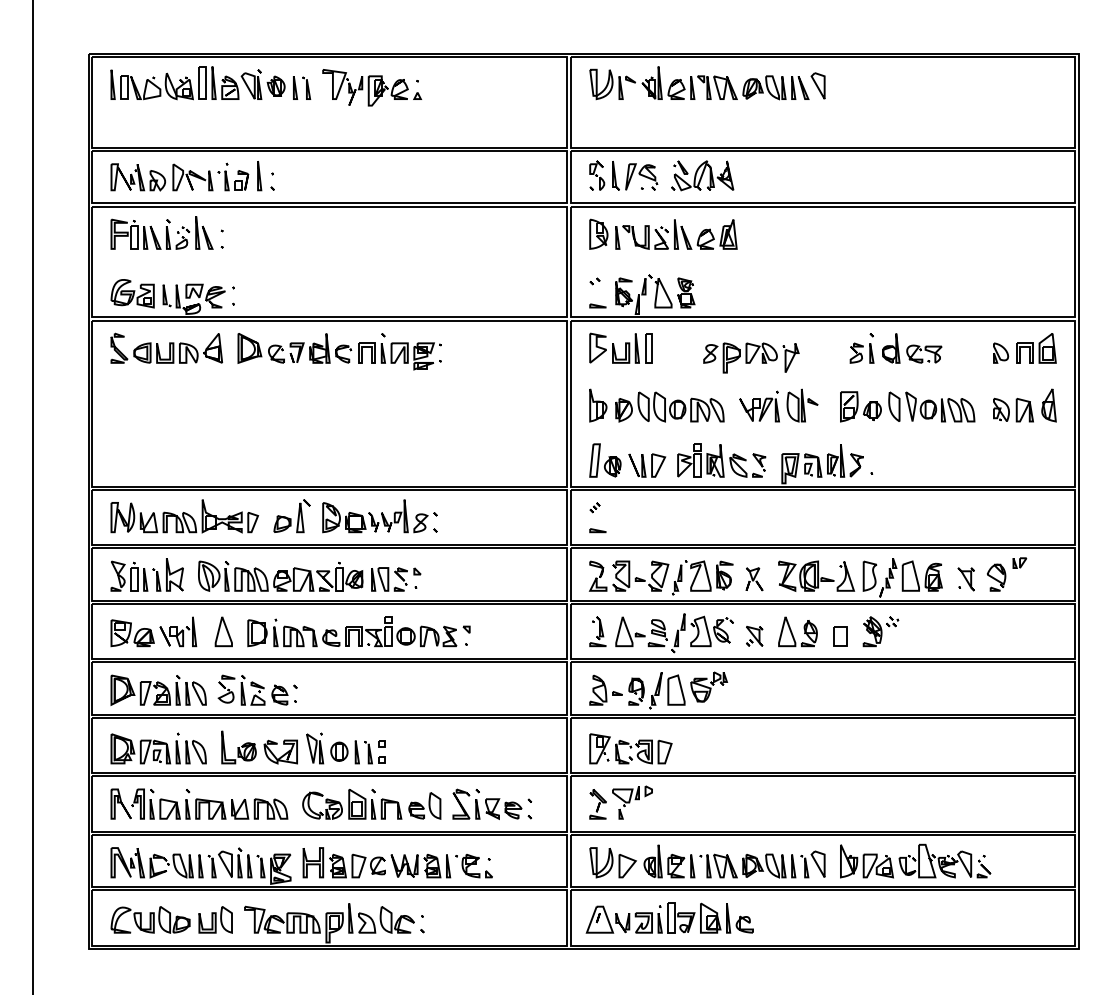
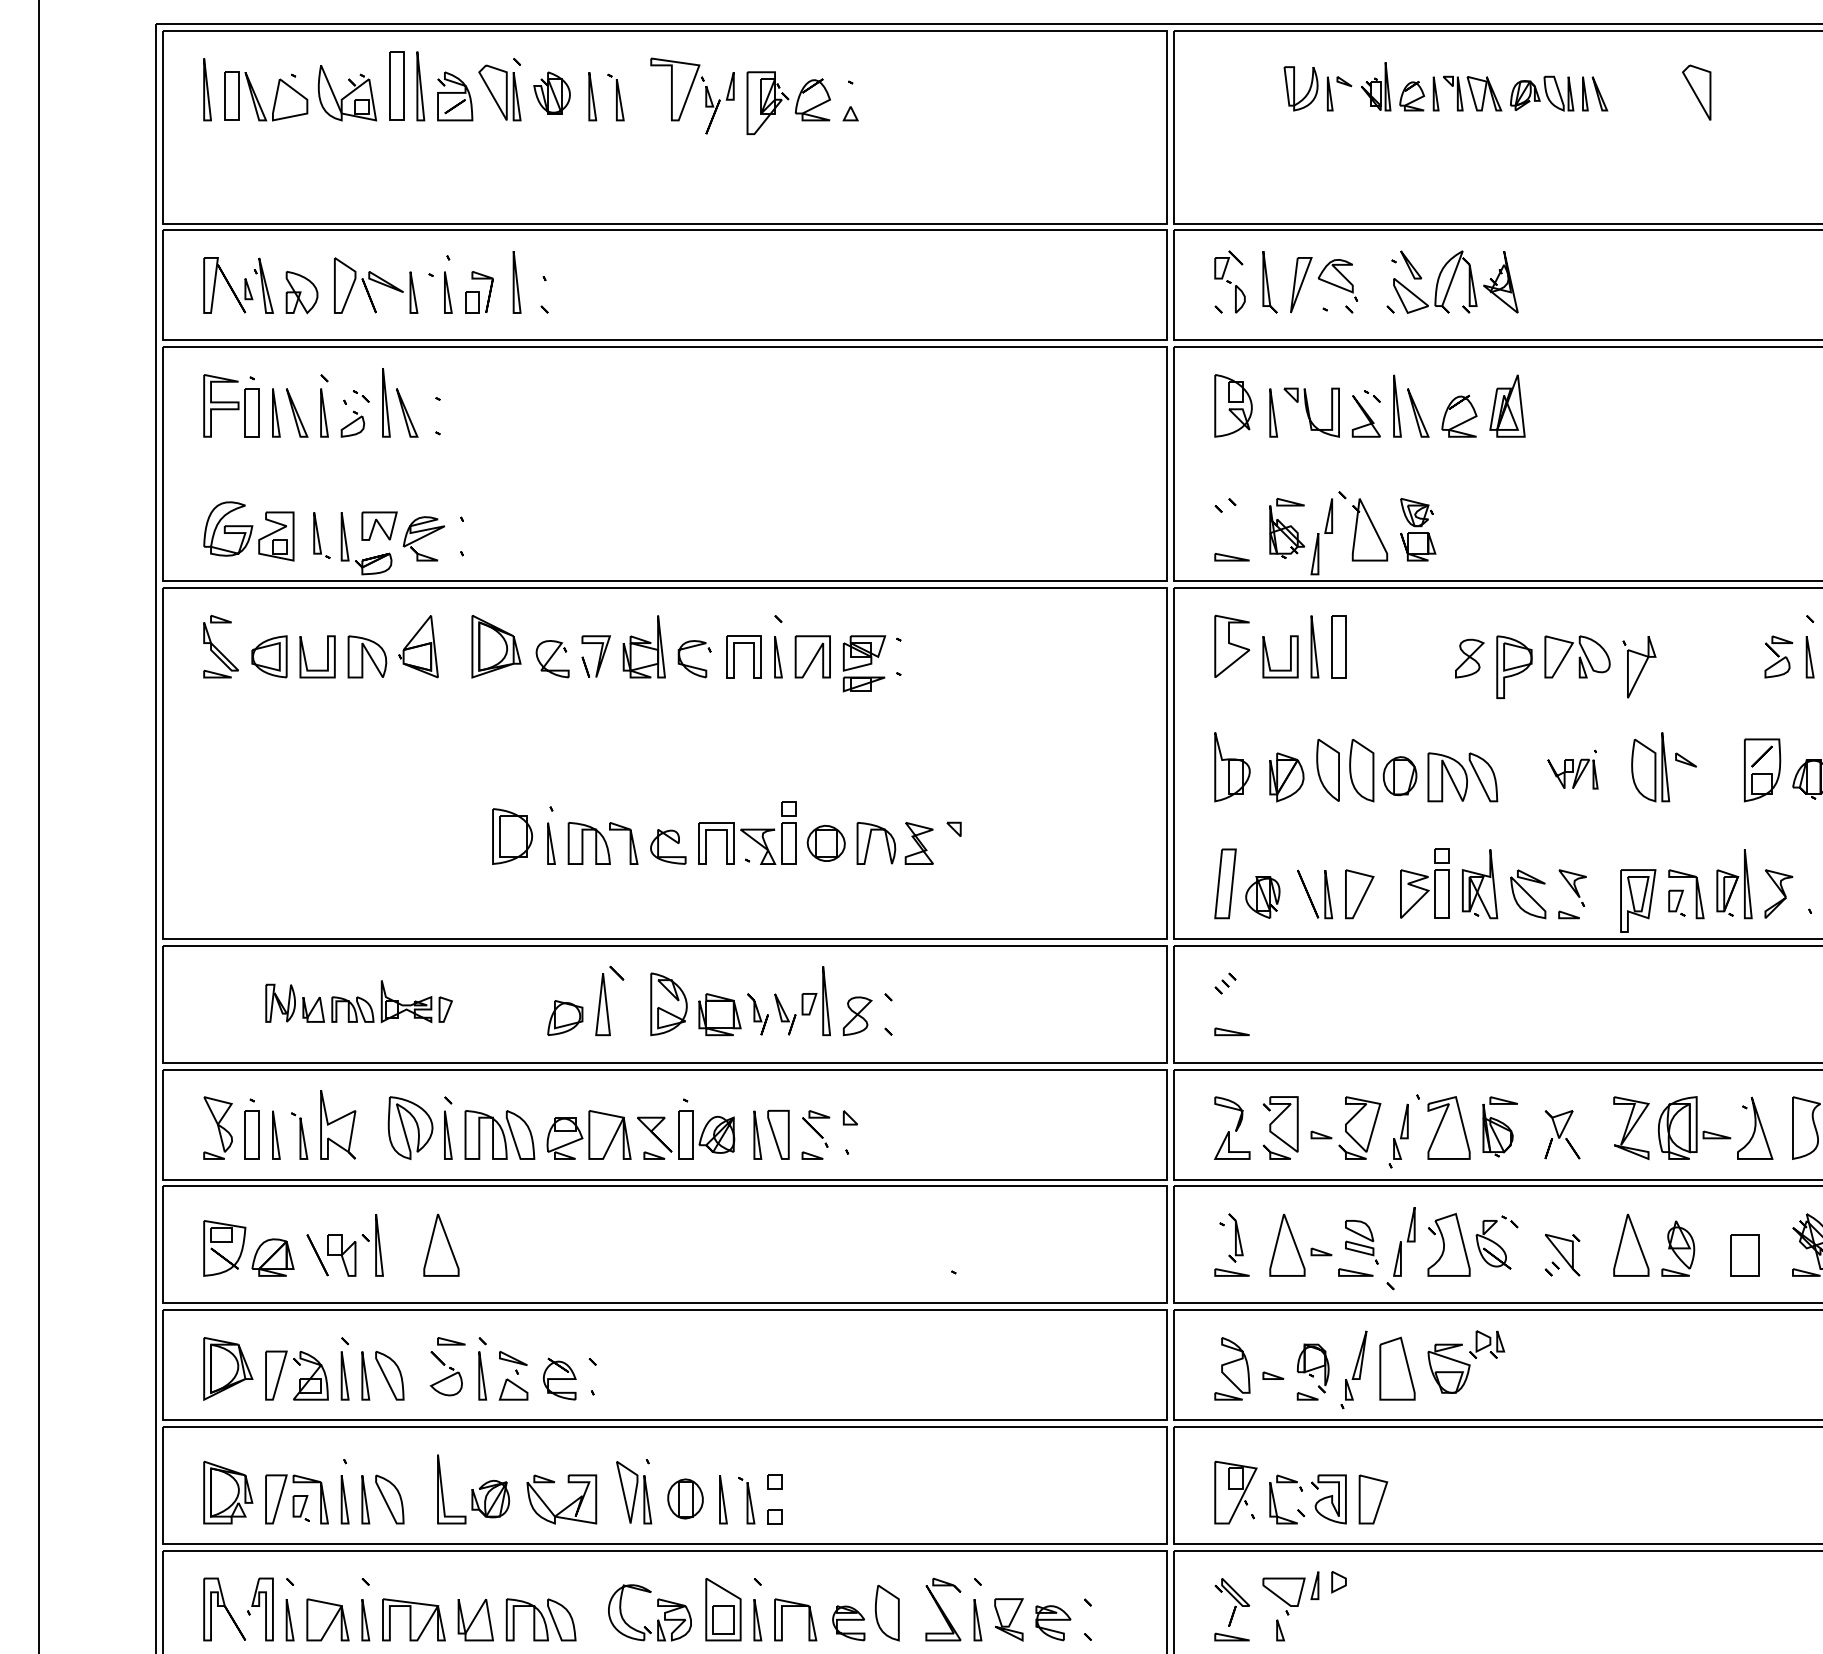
part: (699, 83) -> (1446, 87), size x0.7
part: (759, 406) -> (1572, 769), size x0.6
part: (184, 516) -> (358, 1001), size x0.6
part: (358, 631) -> (725, 833), moved

